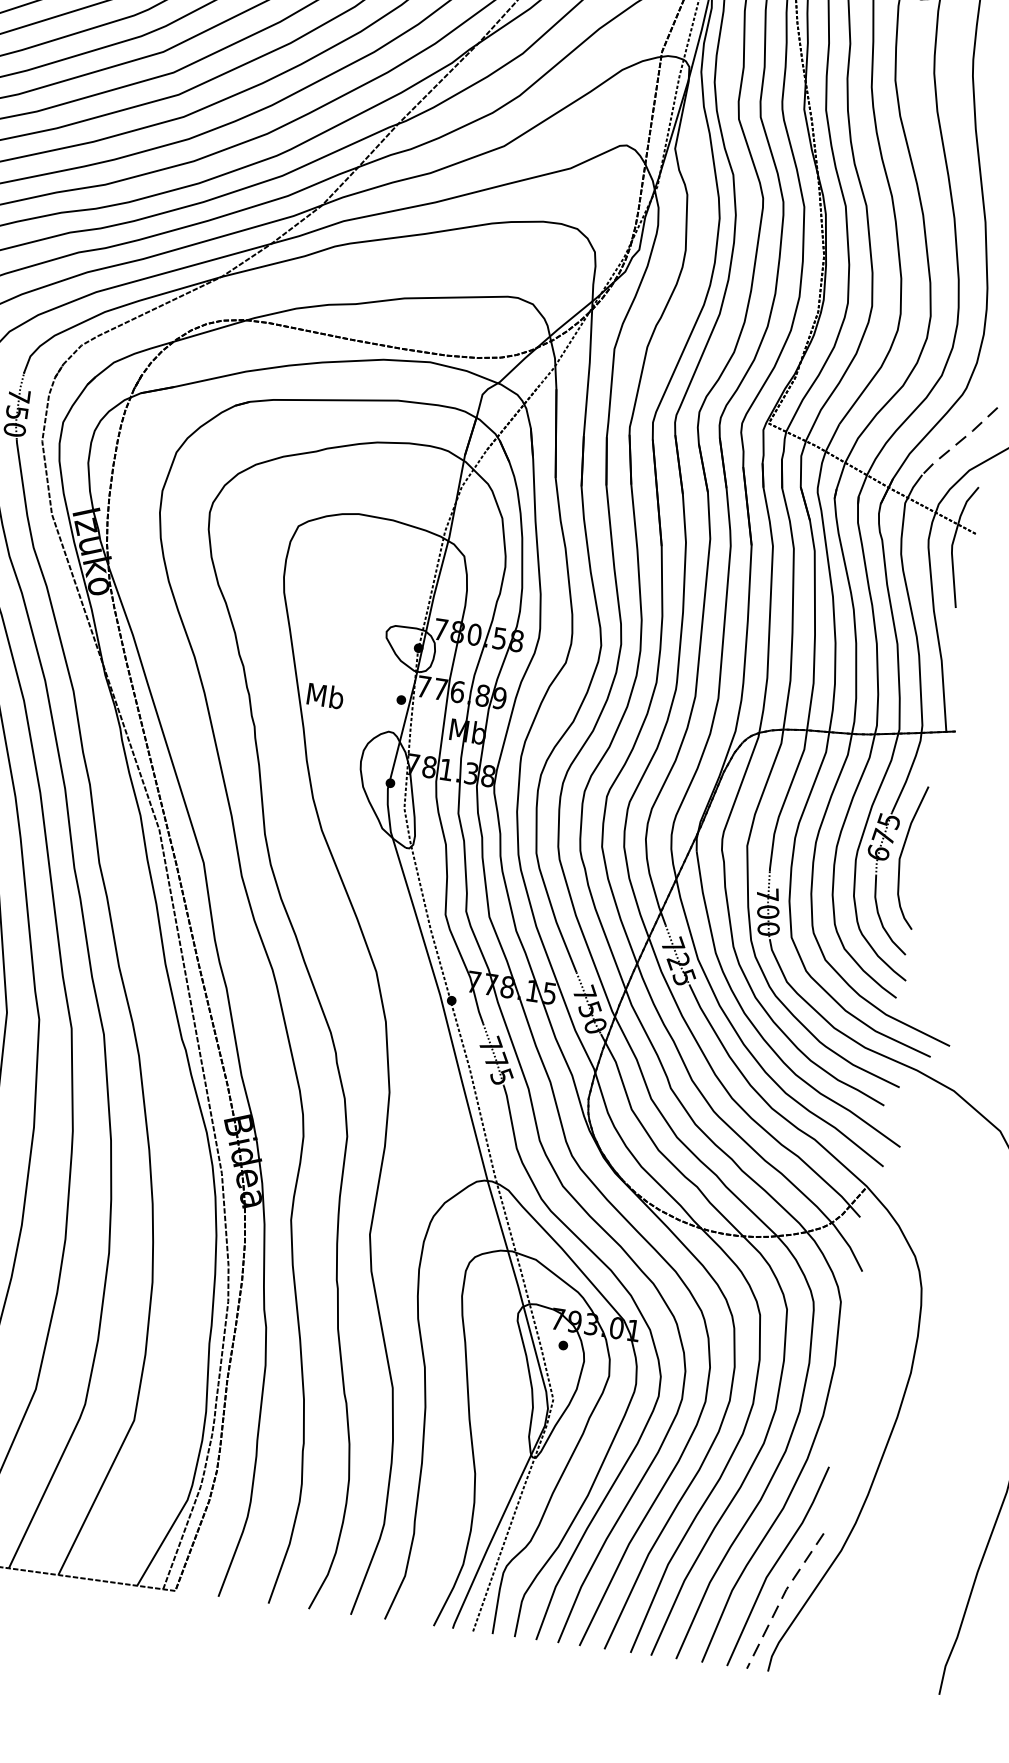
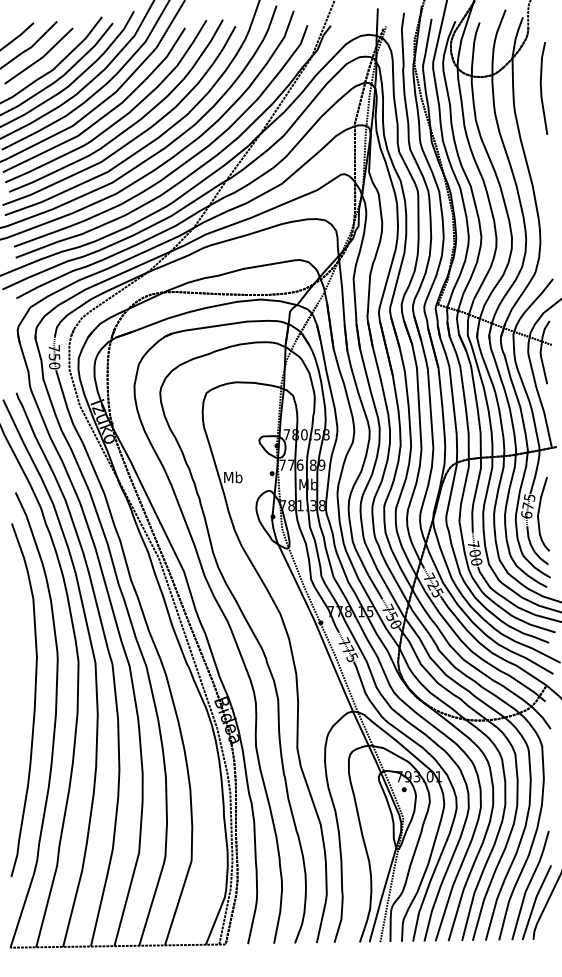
line: (959, 442) -> (536, 299), dashed -> solid
line: (782, 1598) -> (535, 901), dashed -> solid

